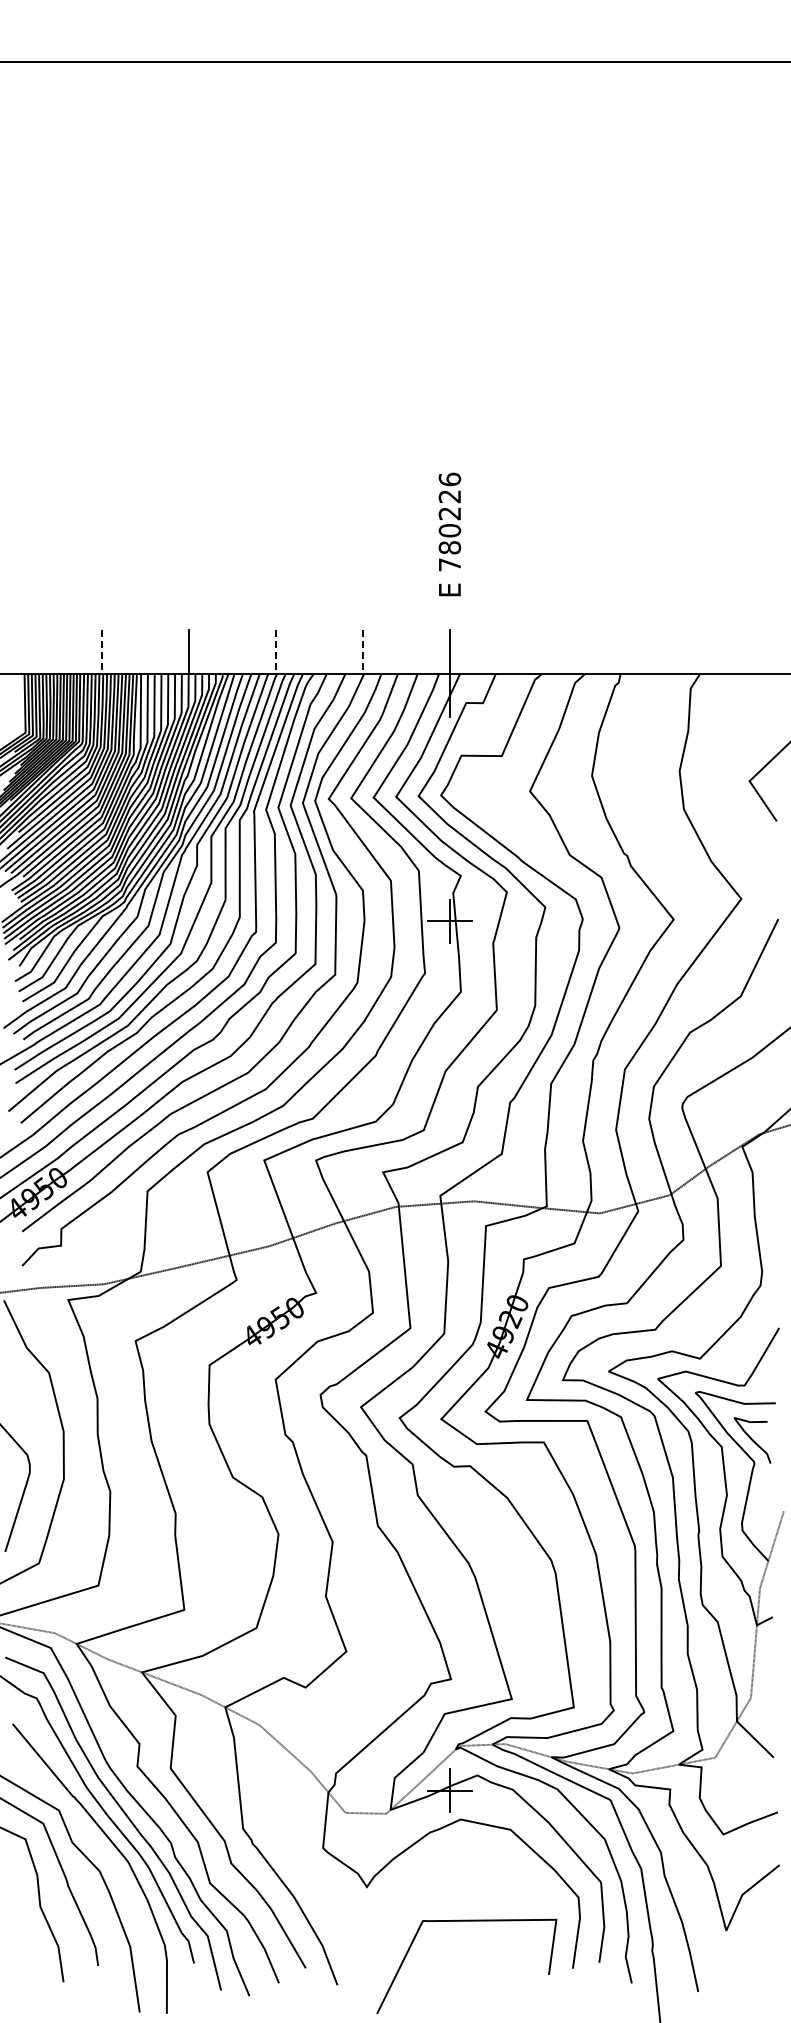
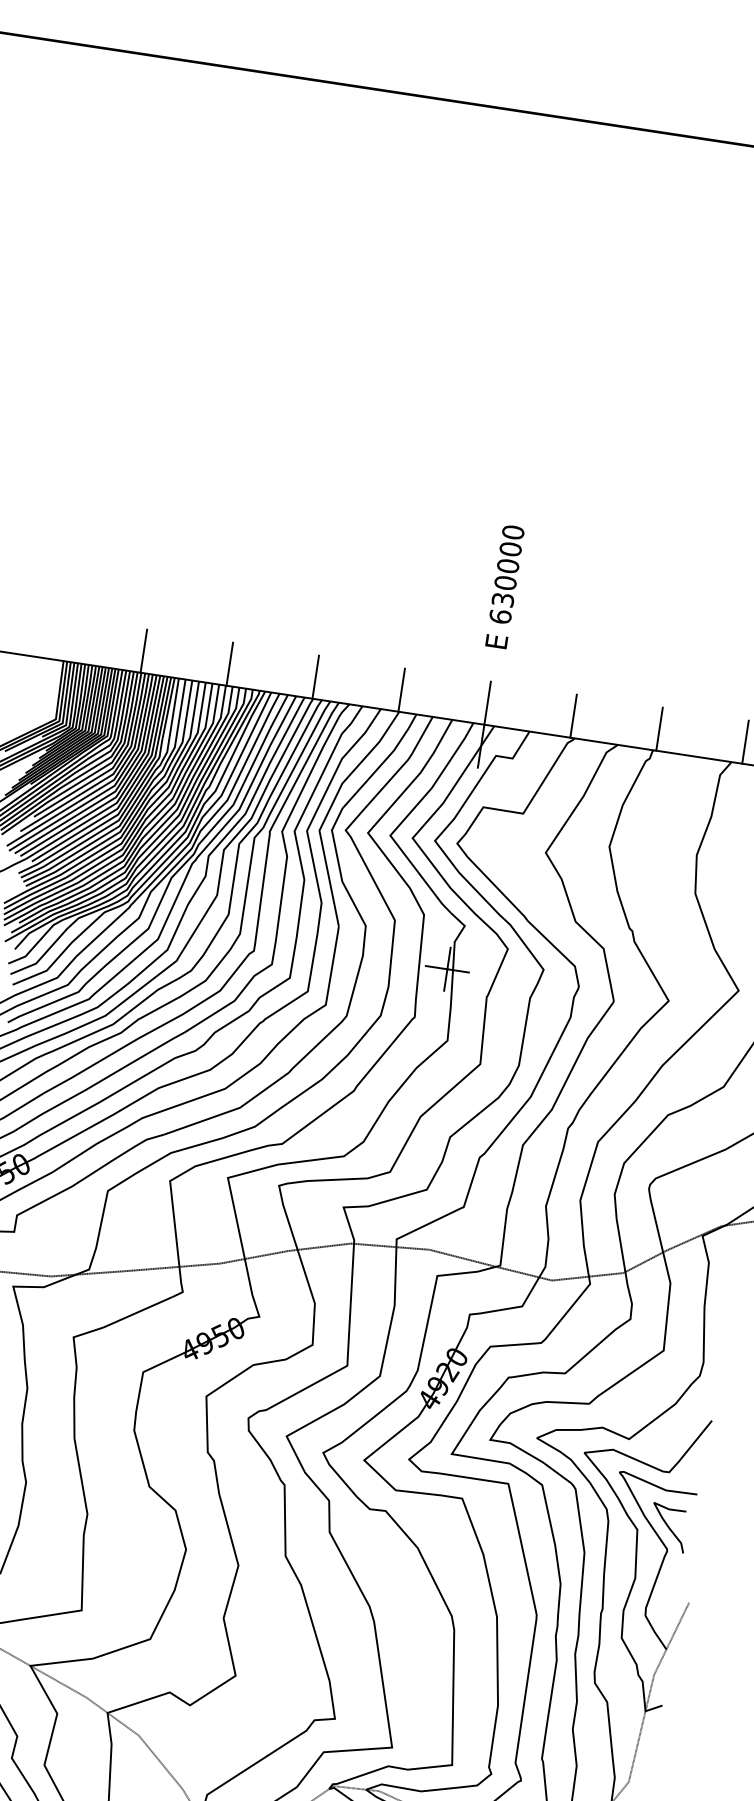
text: (449, 521) -> (506, 573), 780226 -> 630000
line: (537, 651) -> (574, 715), added
line: (623, 651) -> (659, 728), added
line: (710, 651) -> (745, 741), added
line: (102, 652) -> (143, 651), dashed -> solid
line: (276, 652) -> (315, 677), dashed -> solid
line: (363, 652) -> (401, 690), dashed -> solid

